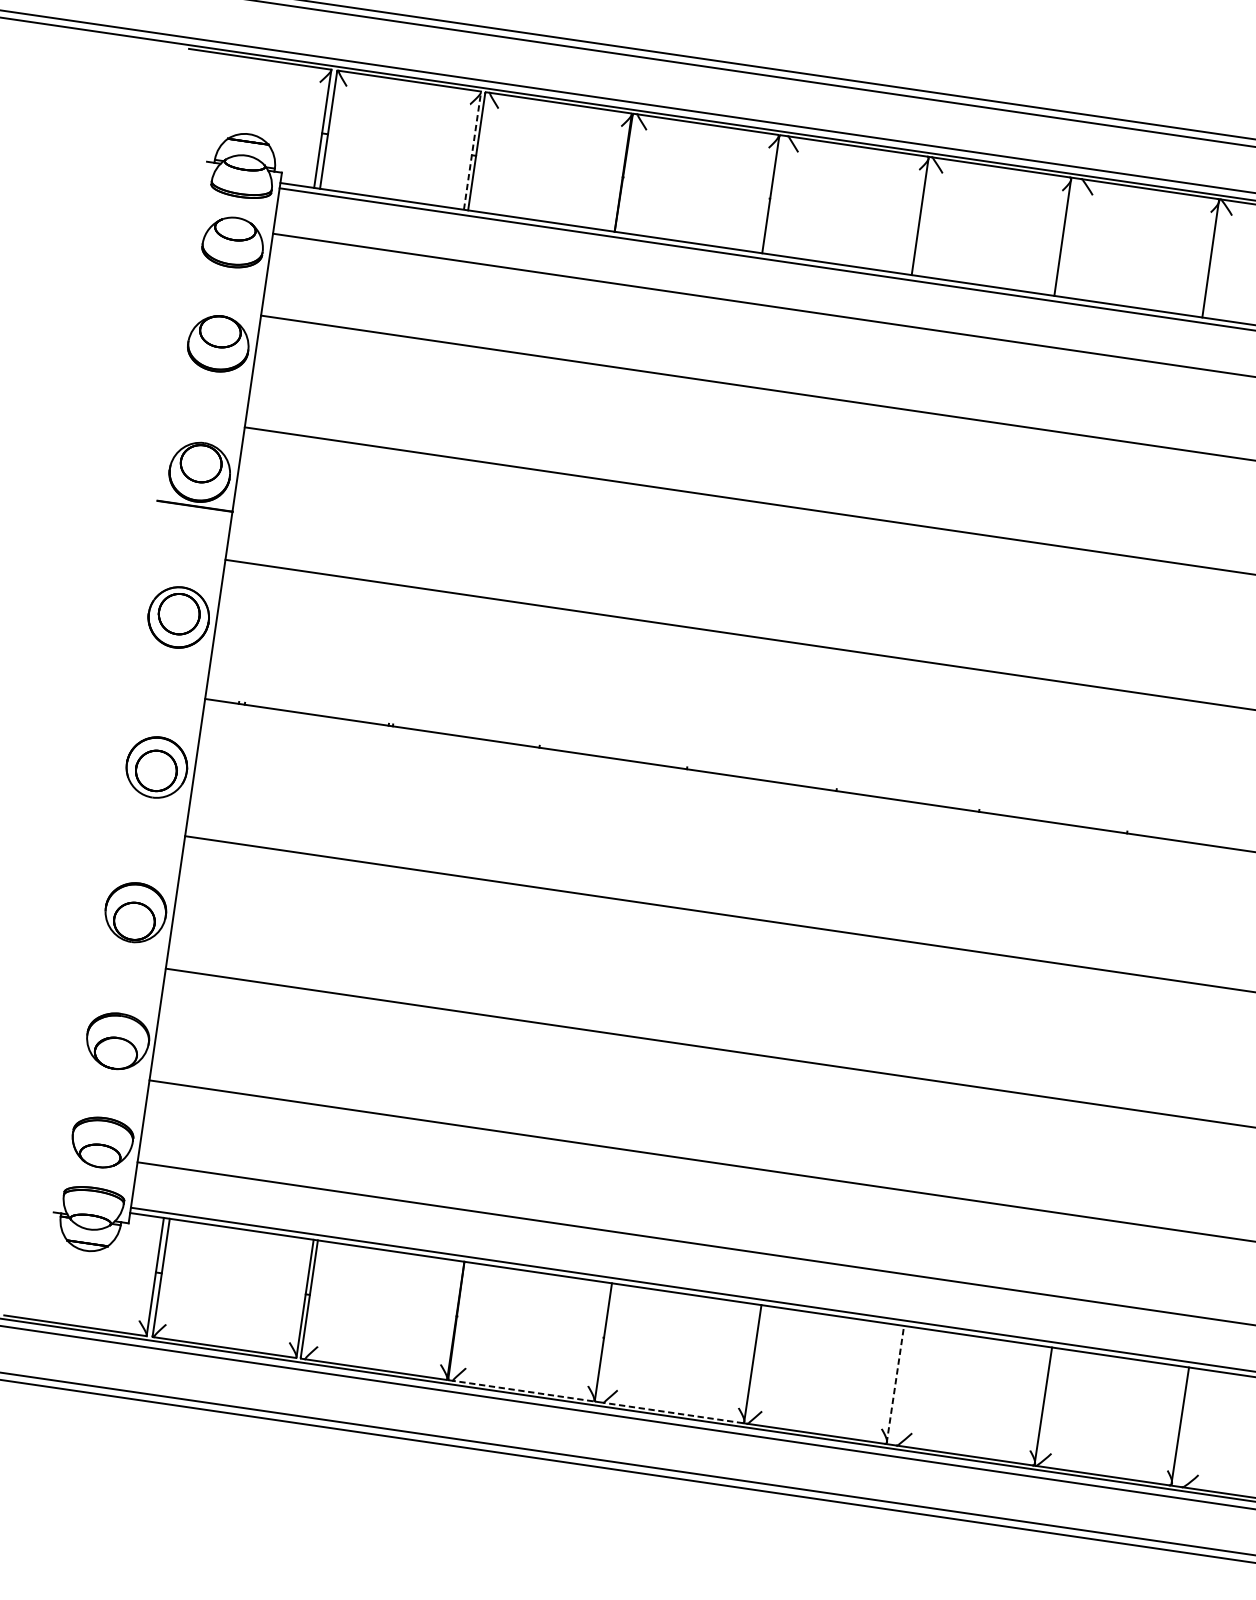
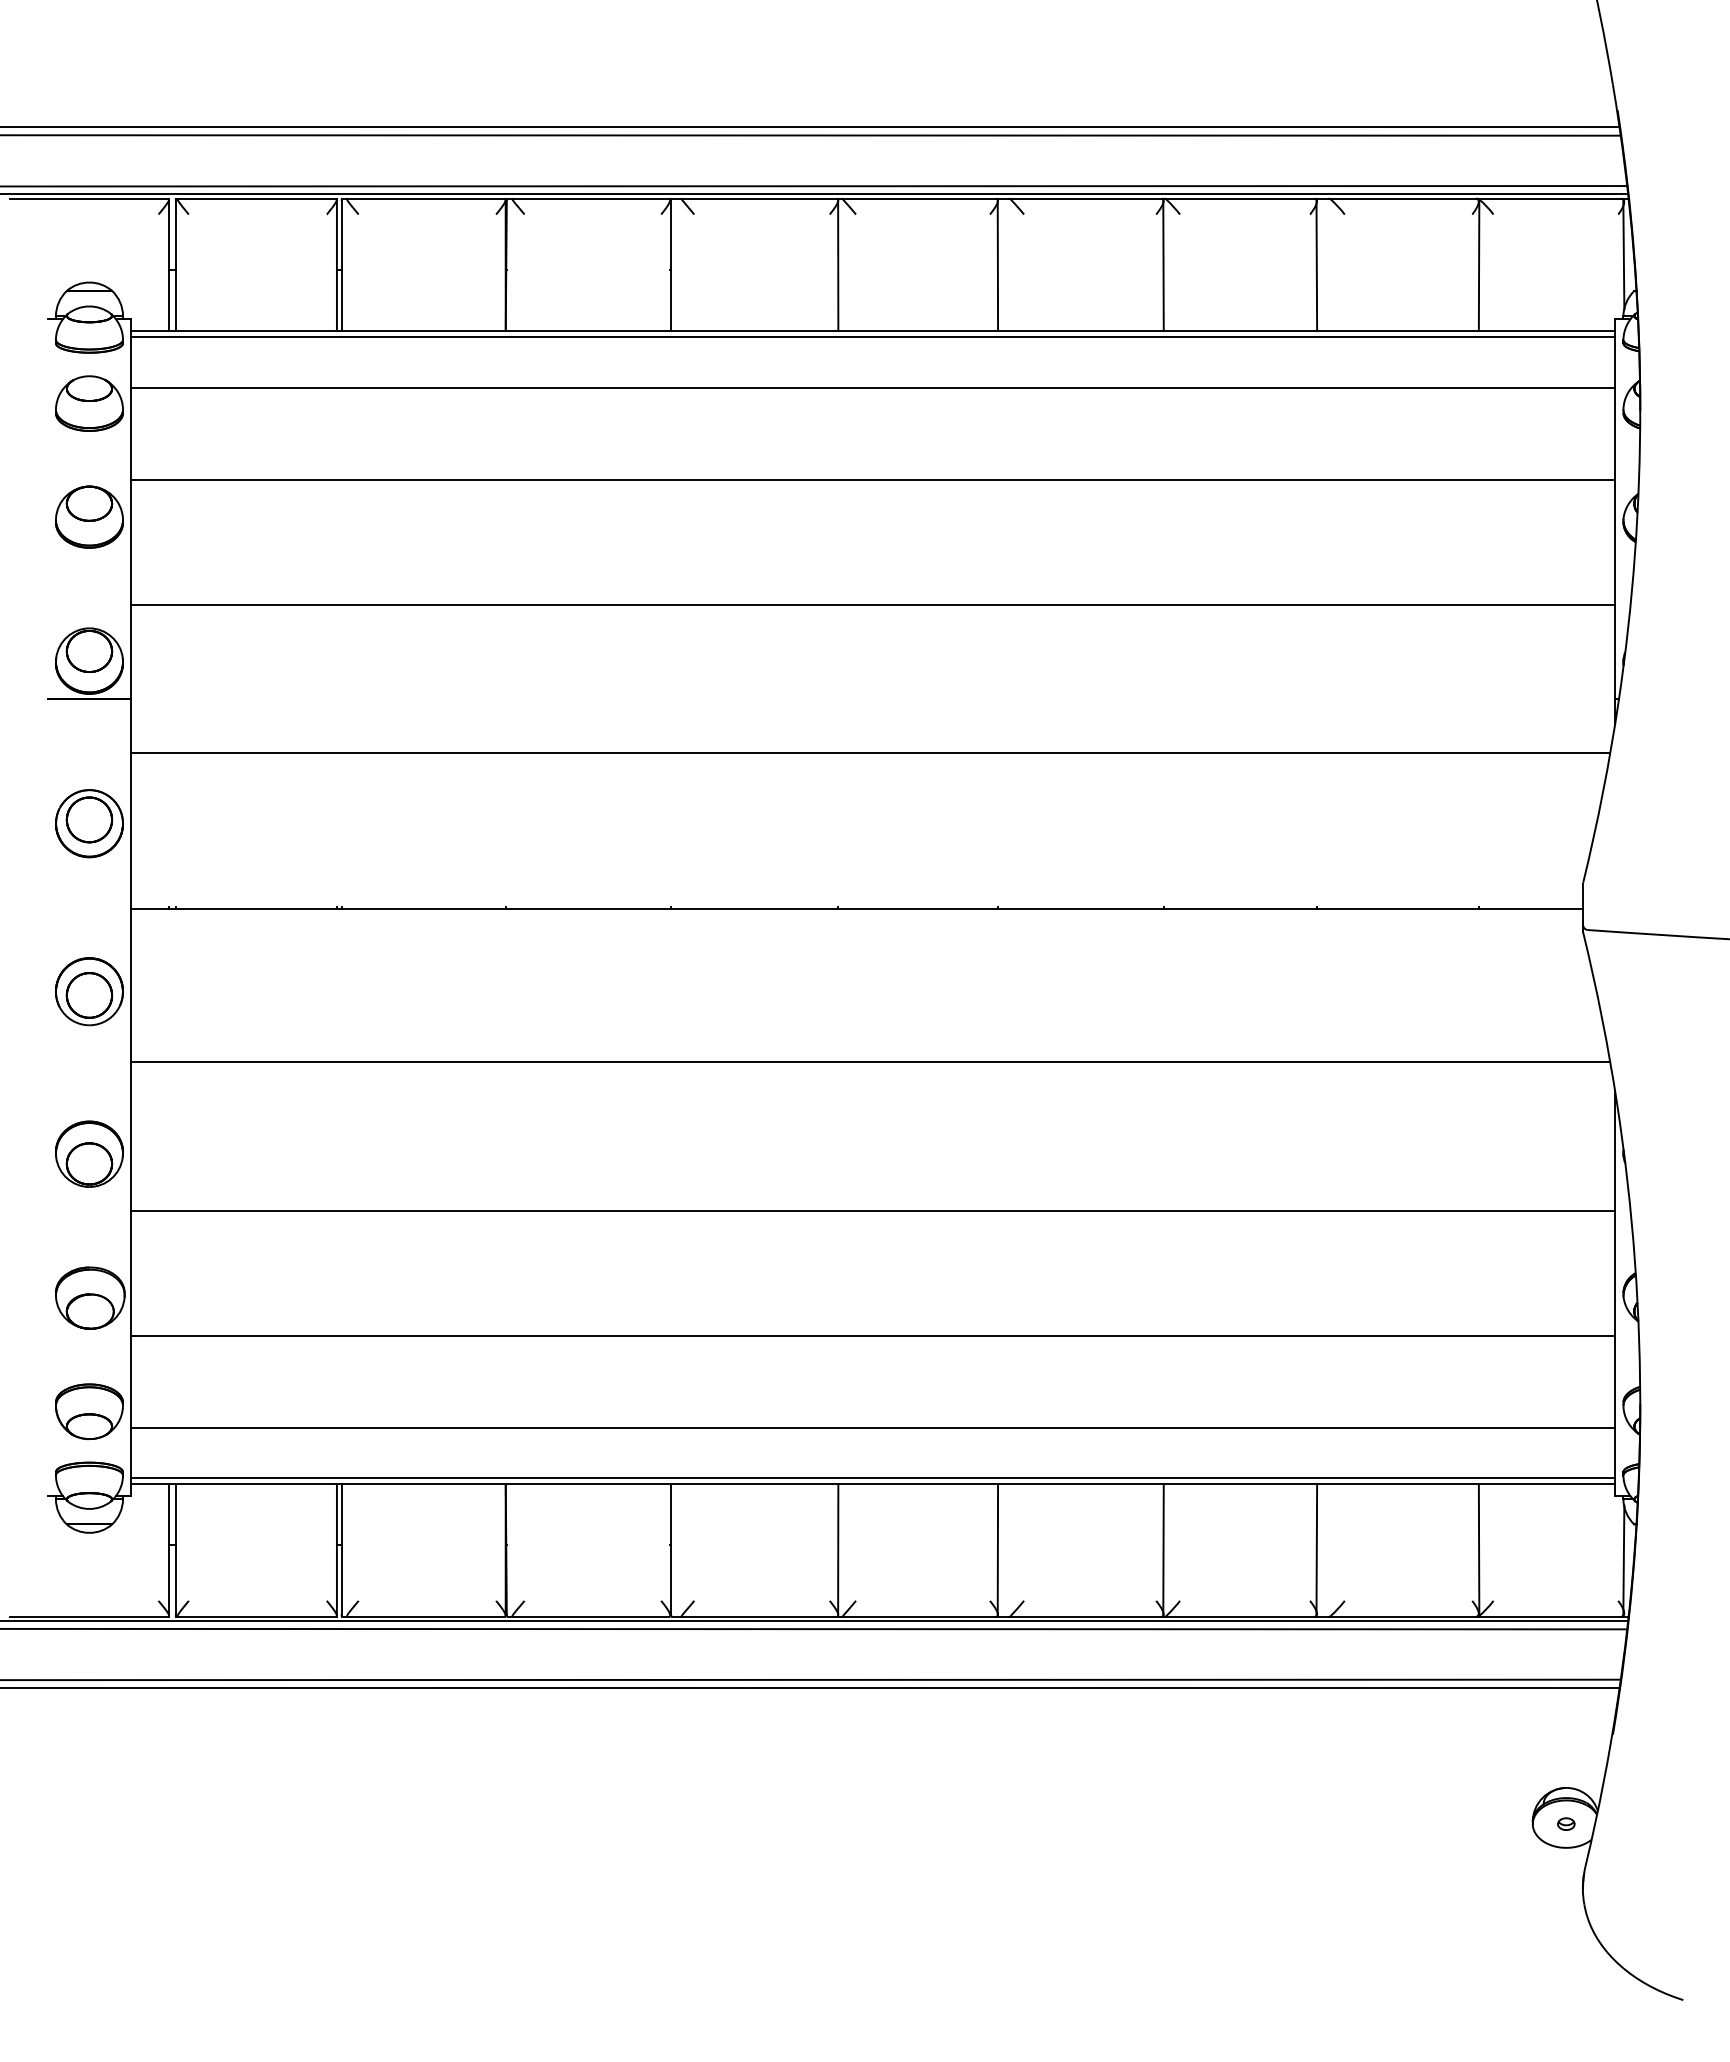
line: (472, 151) -> (336, 265), dashed -> solid
line: (894, 1384) -> (997, 1550), dashed -> solid
line: (522, 1390) -> (590, 1616), dashed -> solid
line: (672, 1412) -> (758, 1616), dashed -> solid

